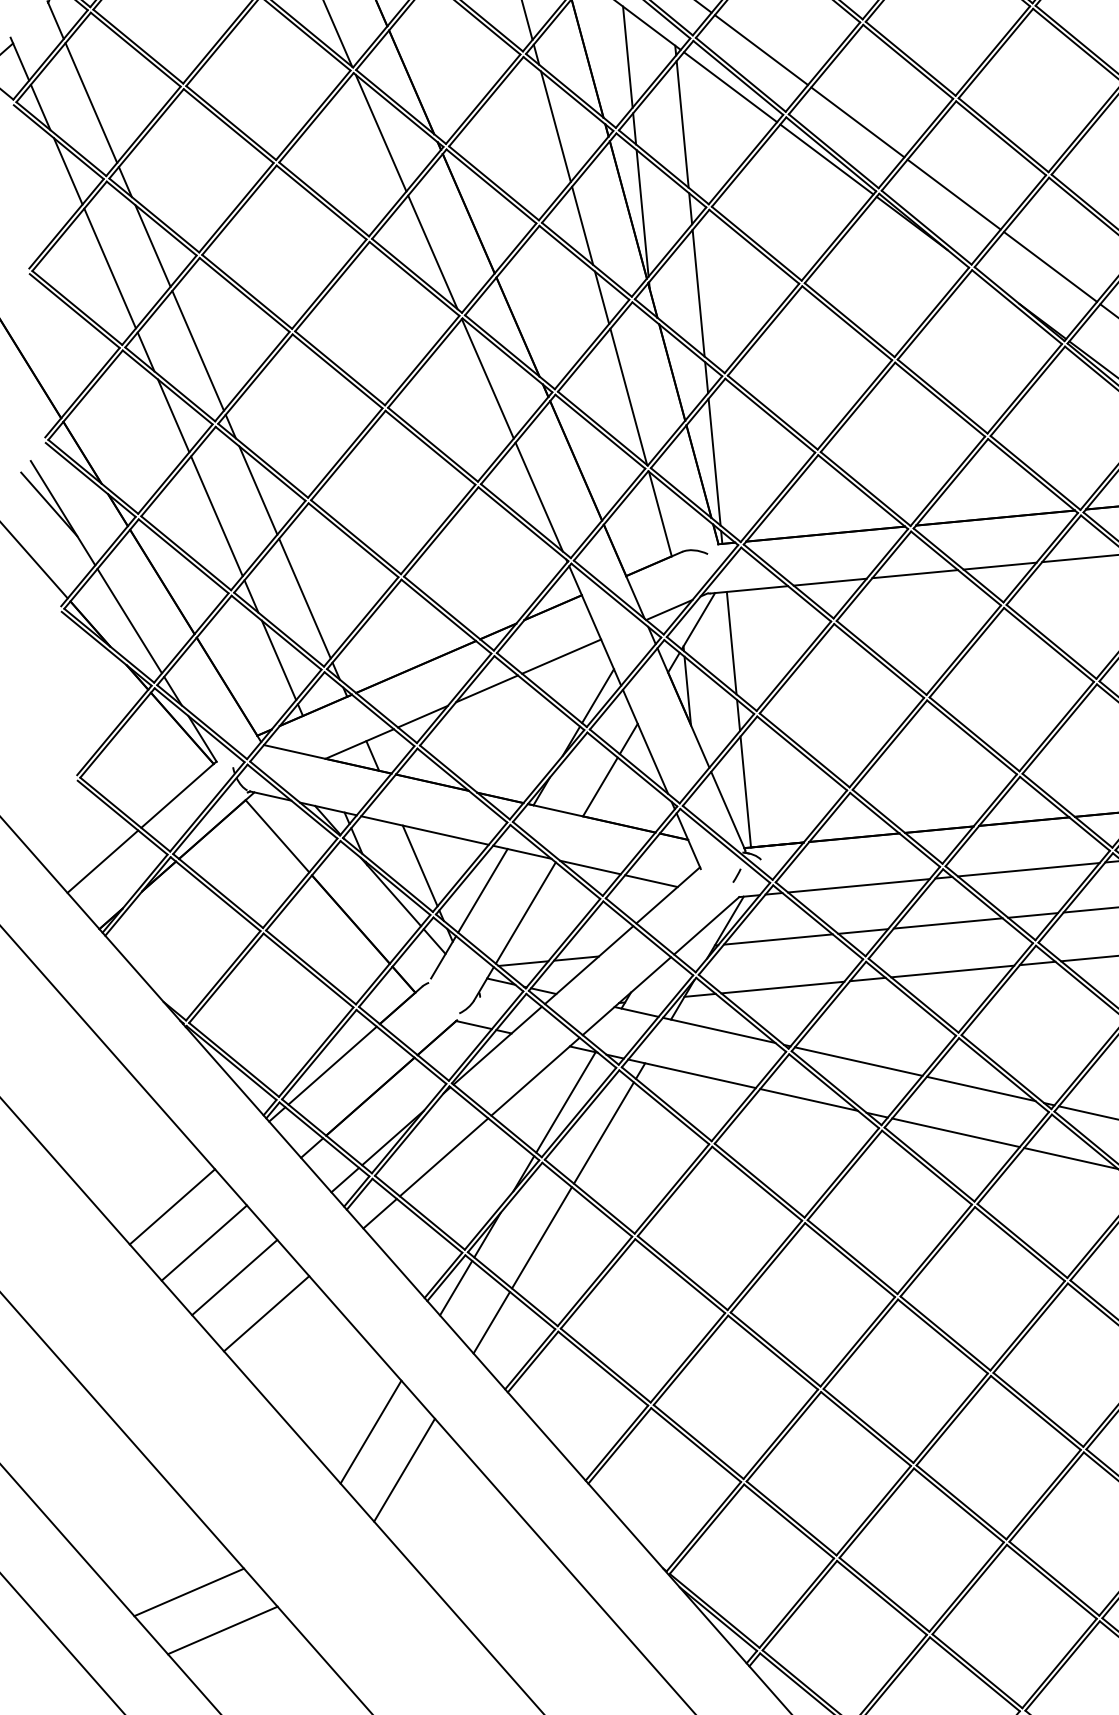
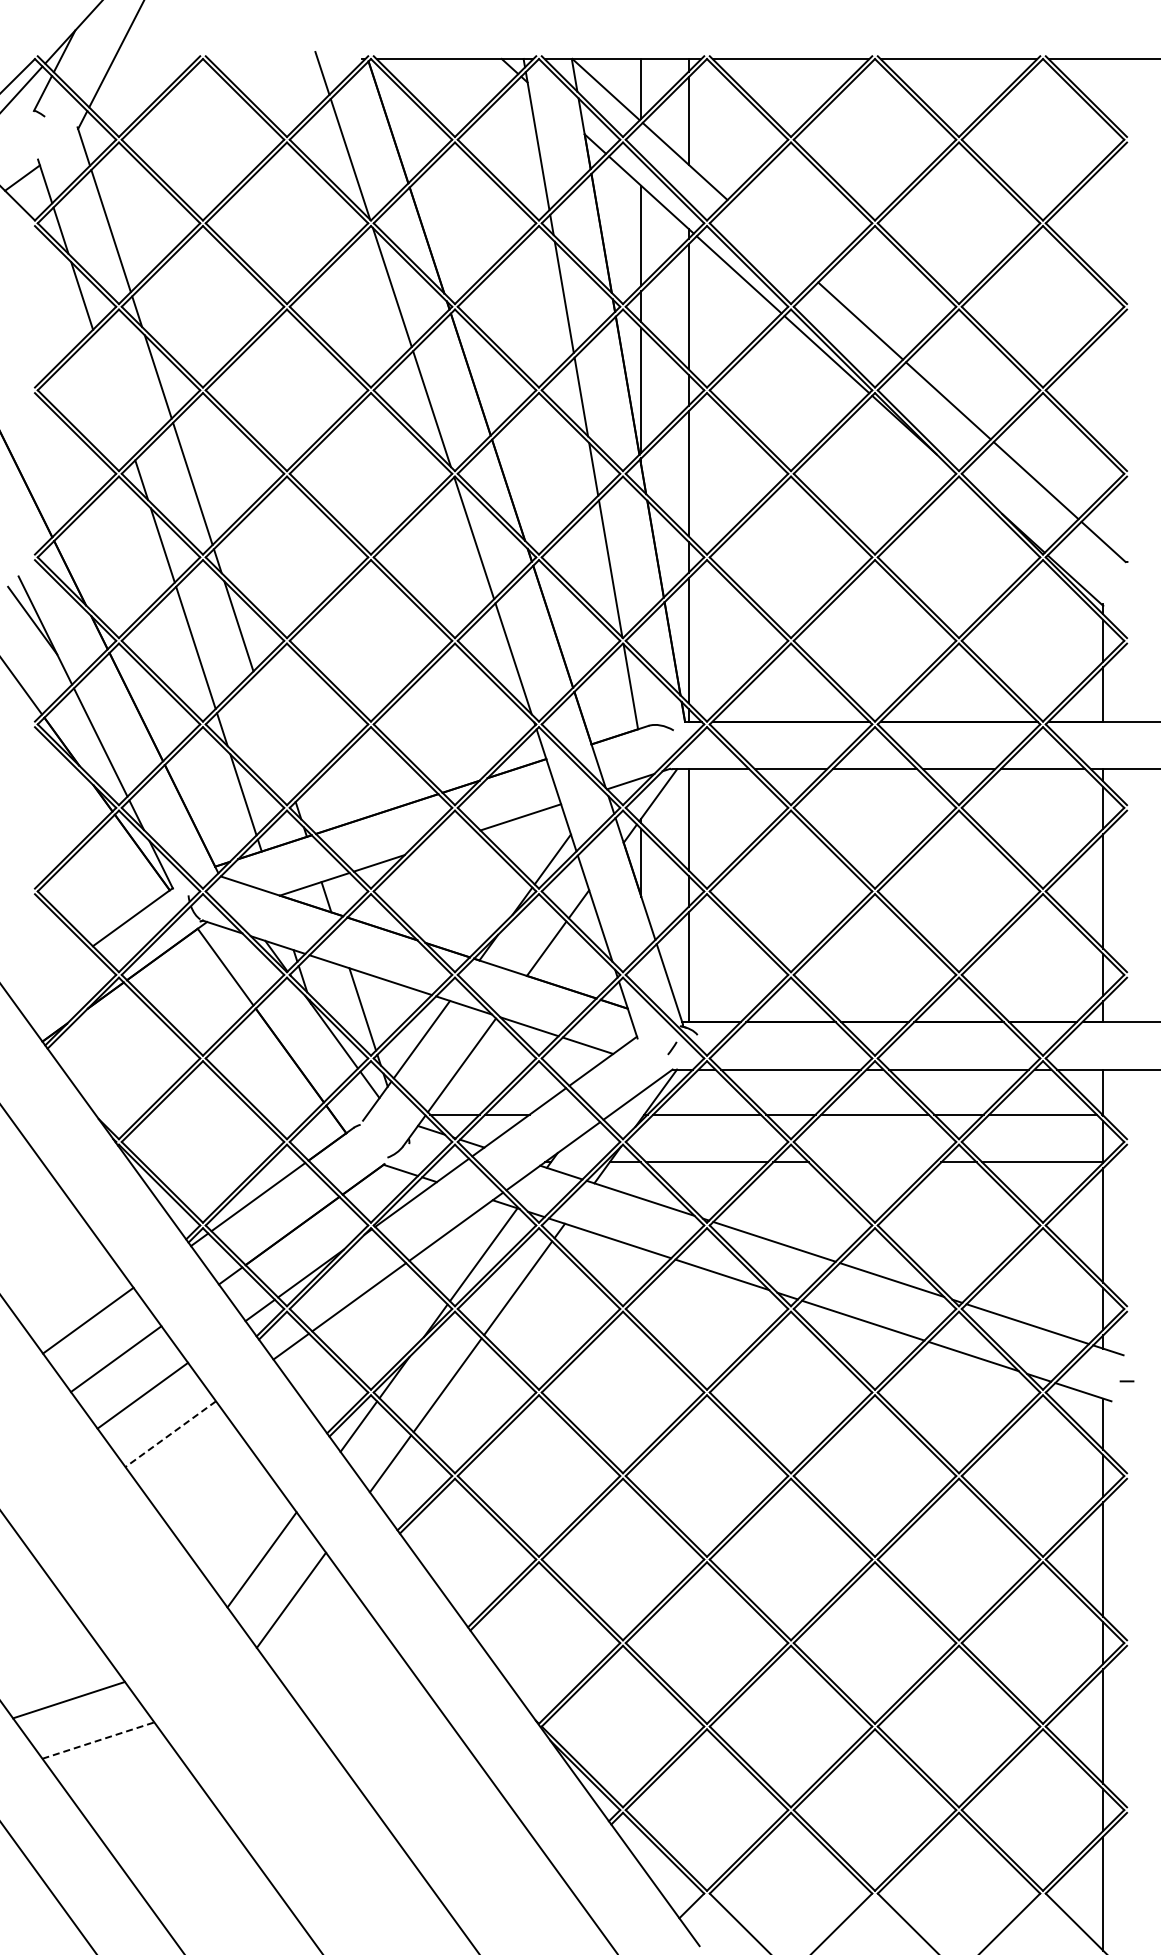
line: (760, 49) -> (772, 240), removed
line: (109, 269) -> (113, 395), removed
line: (304, 598) -> (274, 736), removed
line: (486, 688) -> (444, 841), removed
line: (102, 861) -> (51, 975), removed
line: (952, 971) -> (874, 1162), removed
line: (266, 1314) -> (170, 1434), solid -> dashed
line: (222, 1630) -> (98, 1740), solid -> dashed

